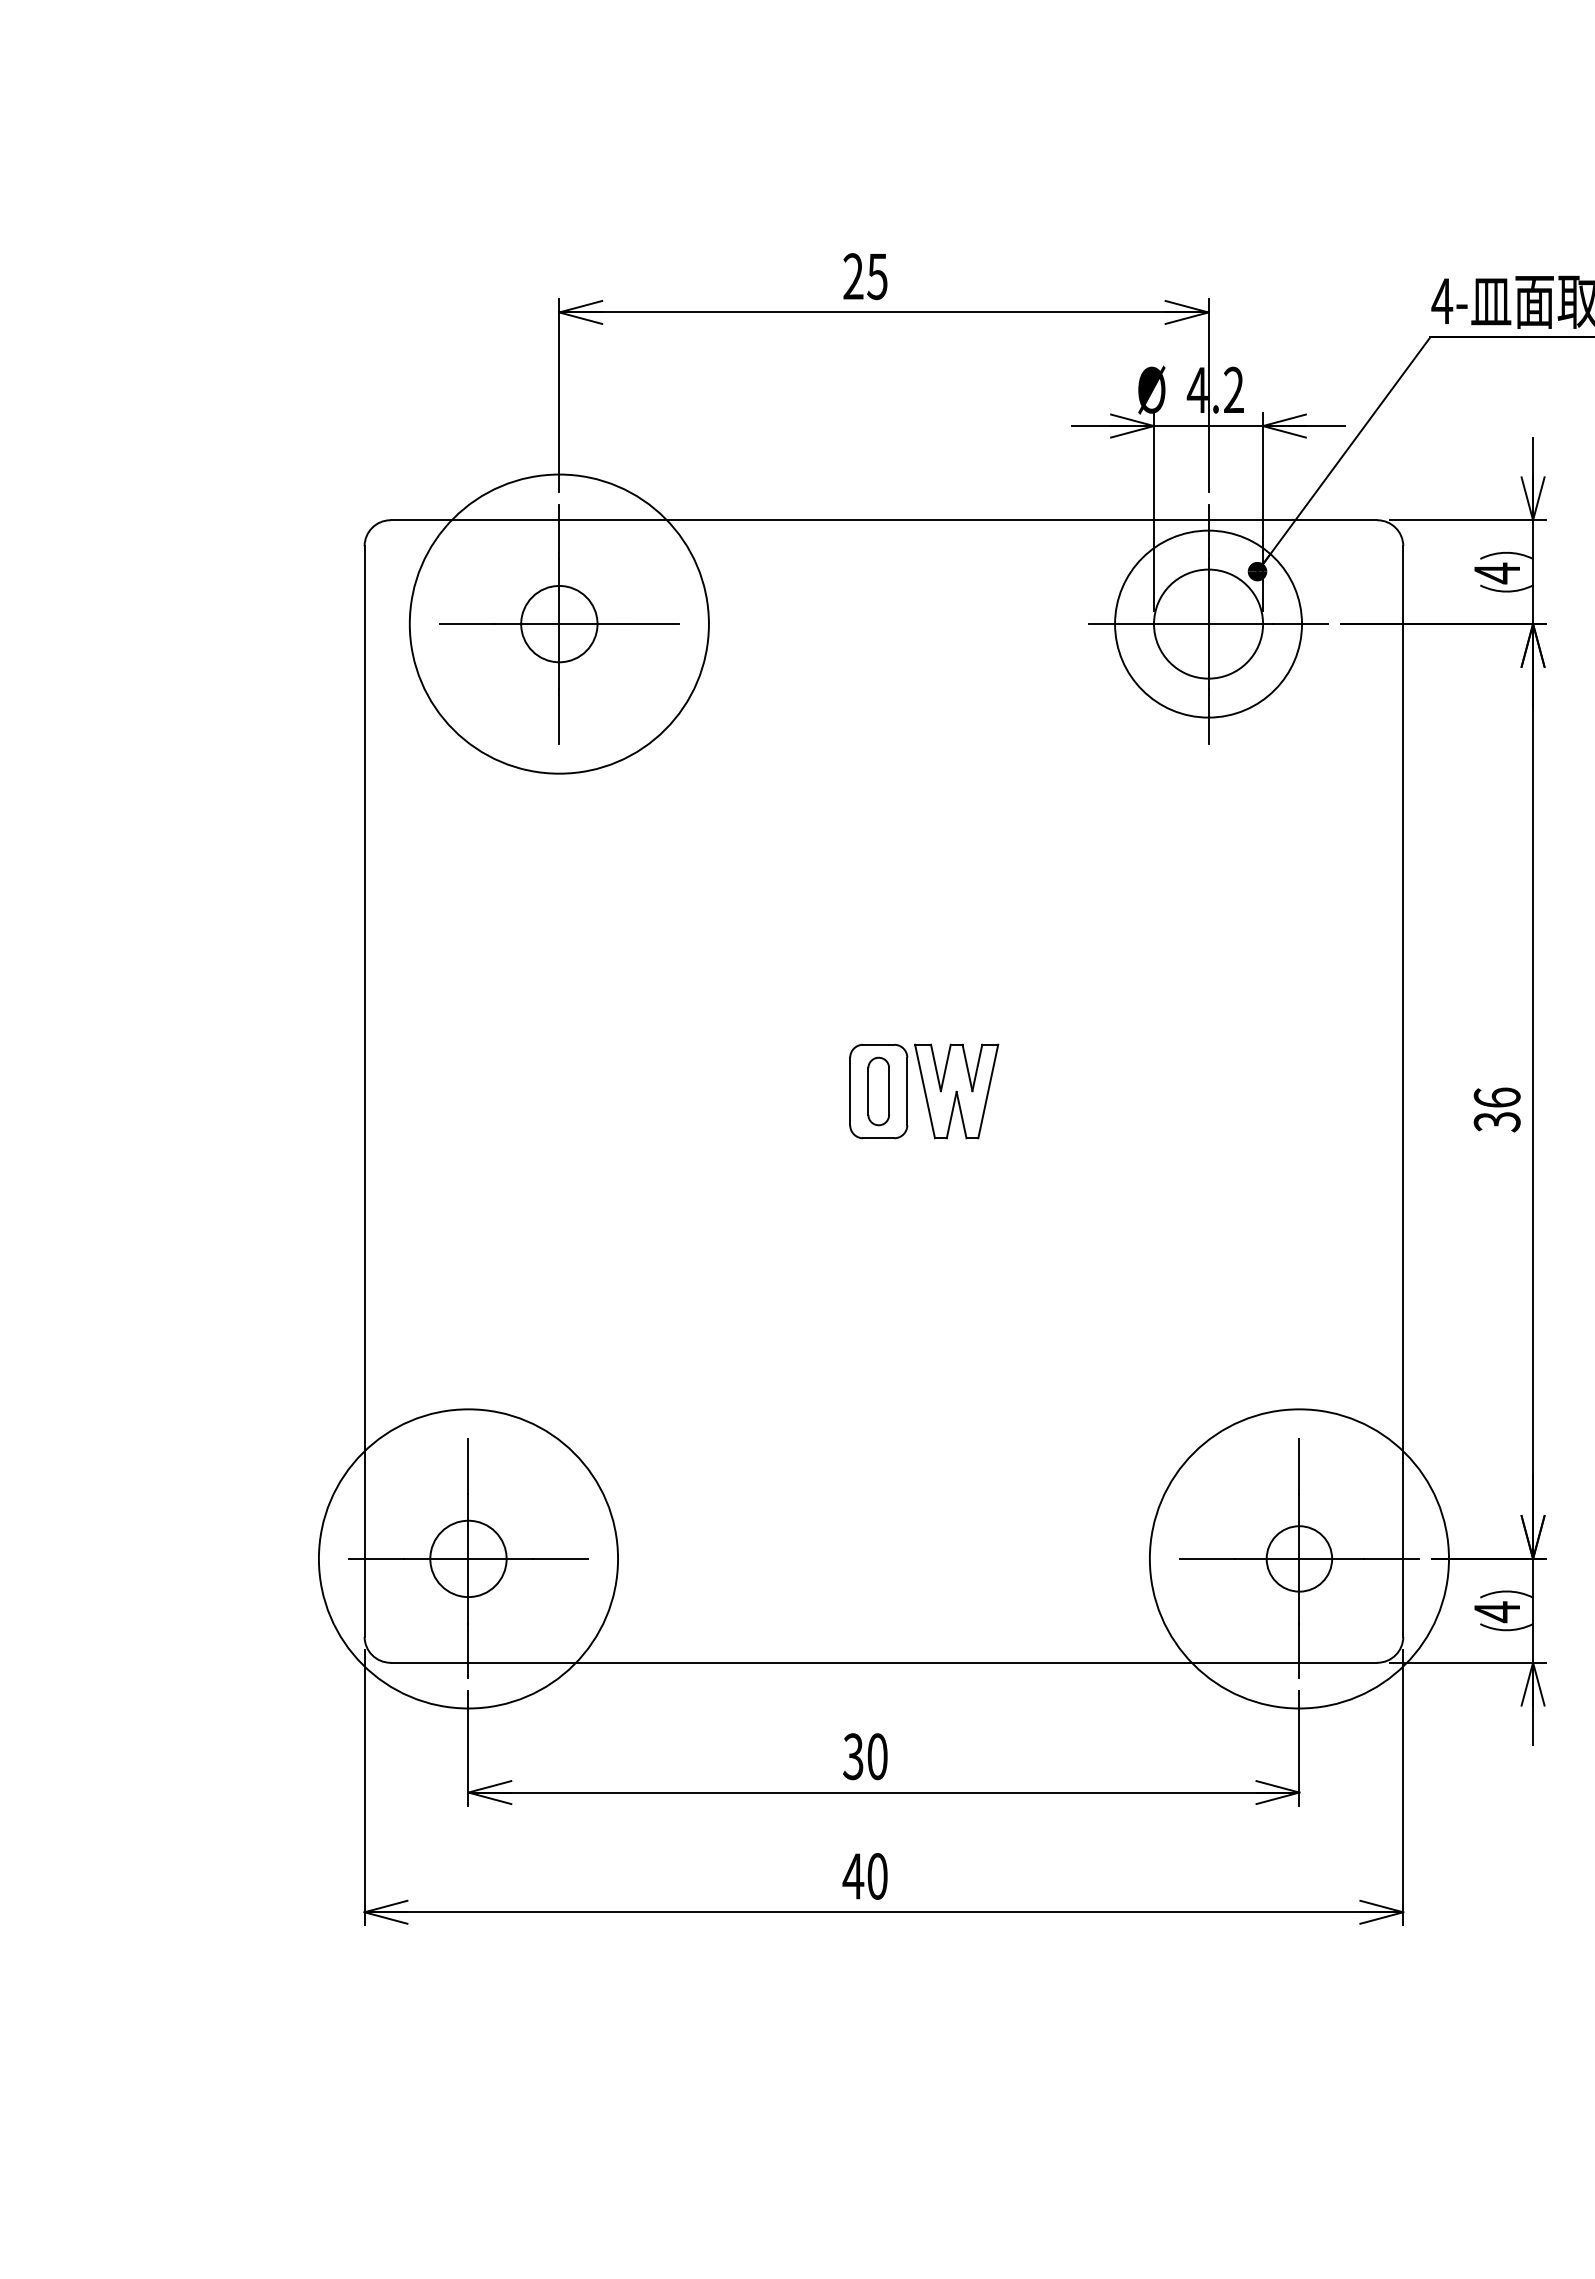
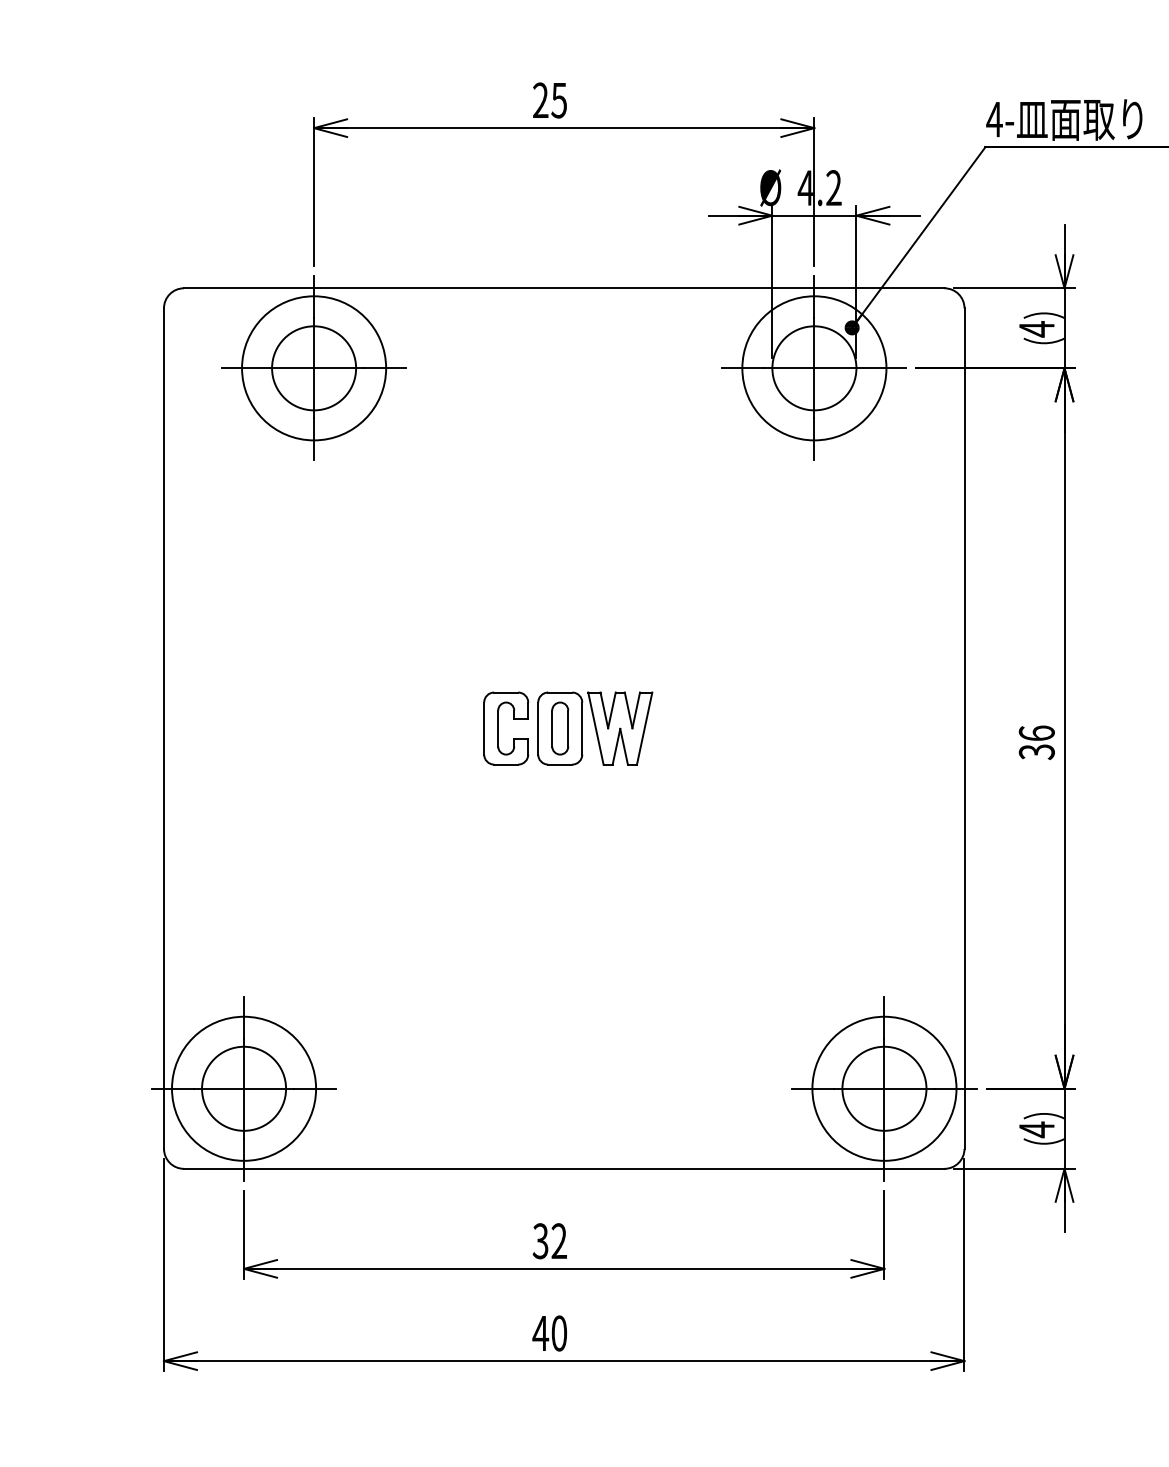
circle: (558, 623) -> (313, 367), size x0.62
circle: (558, 623) -> (313, 367), size x1.43
part: (798, 1091) -> (498, 728), added
circle: (468, 1558) -> (244, 1088), size x0.62
circle: (468, 1558) -> (244, 1088), size x1.43
circle: (1298, 1558) -> (883, 1088), size x0.62
circle: (1298, 1558) -> (883, 1088), size x1.67
text: (877, 1756) -> (559, 1241), 30 -> 32

